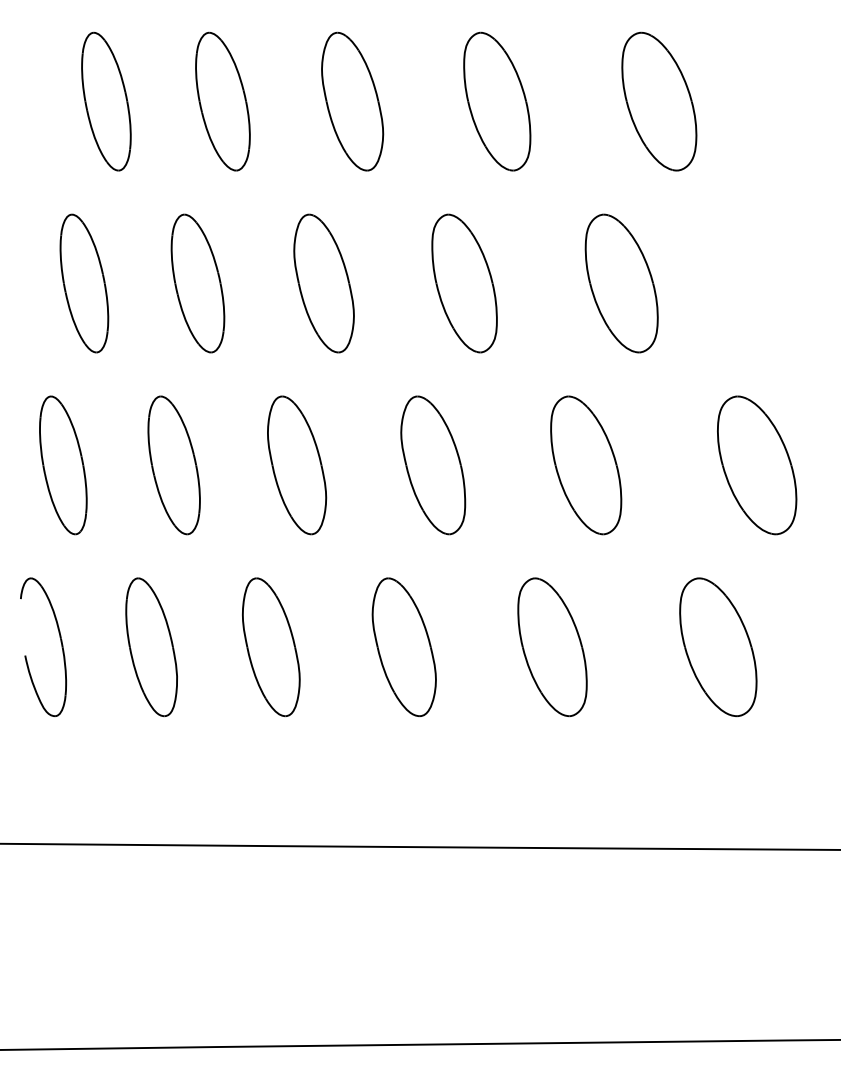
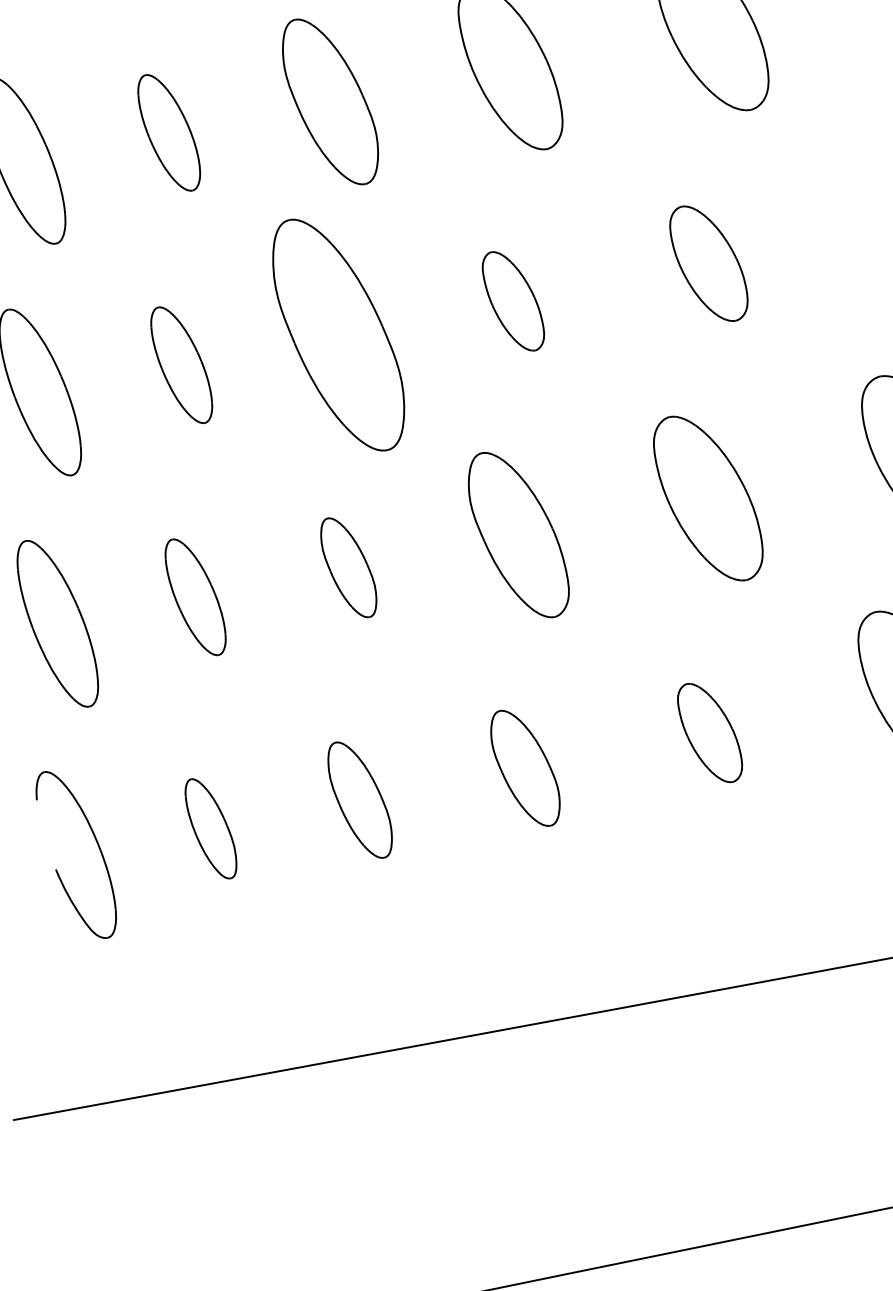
part: (222, 101) -> (168, 132), size x0.7
part: (197, 283) -> (181, 365), size x0.7
part: (323, 283) -> (337, 335), size x1.4
part: (464, 283) -> (513, 301), size x0.6
part: (621, 283) -> (708, 263), size x0.7
part: (173, 465) -> (194, 597), size x0.7
part: (297, 465) -> (349, 567), size x0.6
part: (151, 646) -> (210, 827), size x0.6
part: (271, 646) -> (360, 799), size x0.7
part: (403, 646) -> (524, 767), size x0.7
part: (552, 647) -> (710, 733), size x0.6

